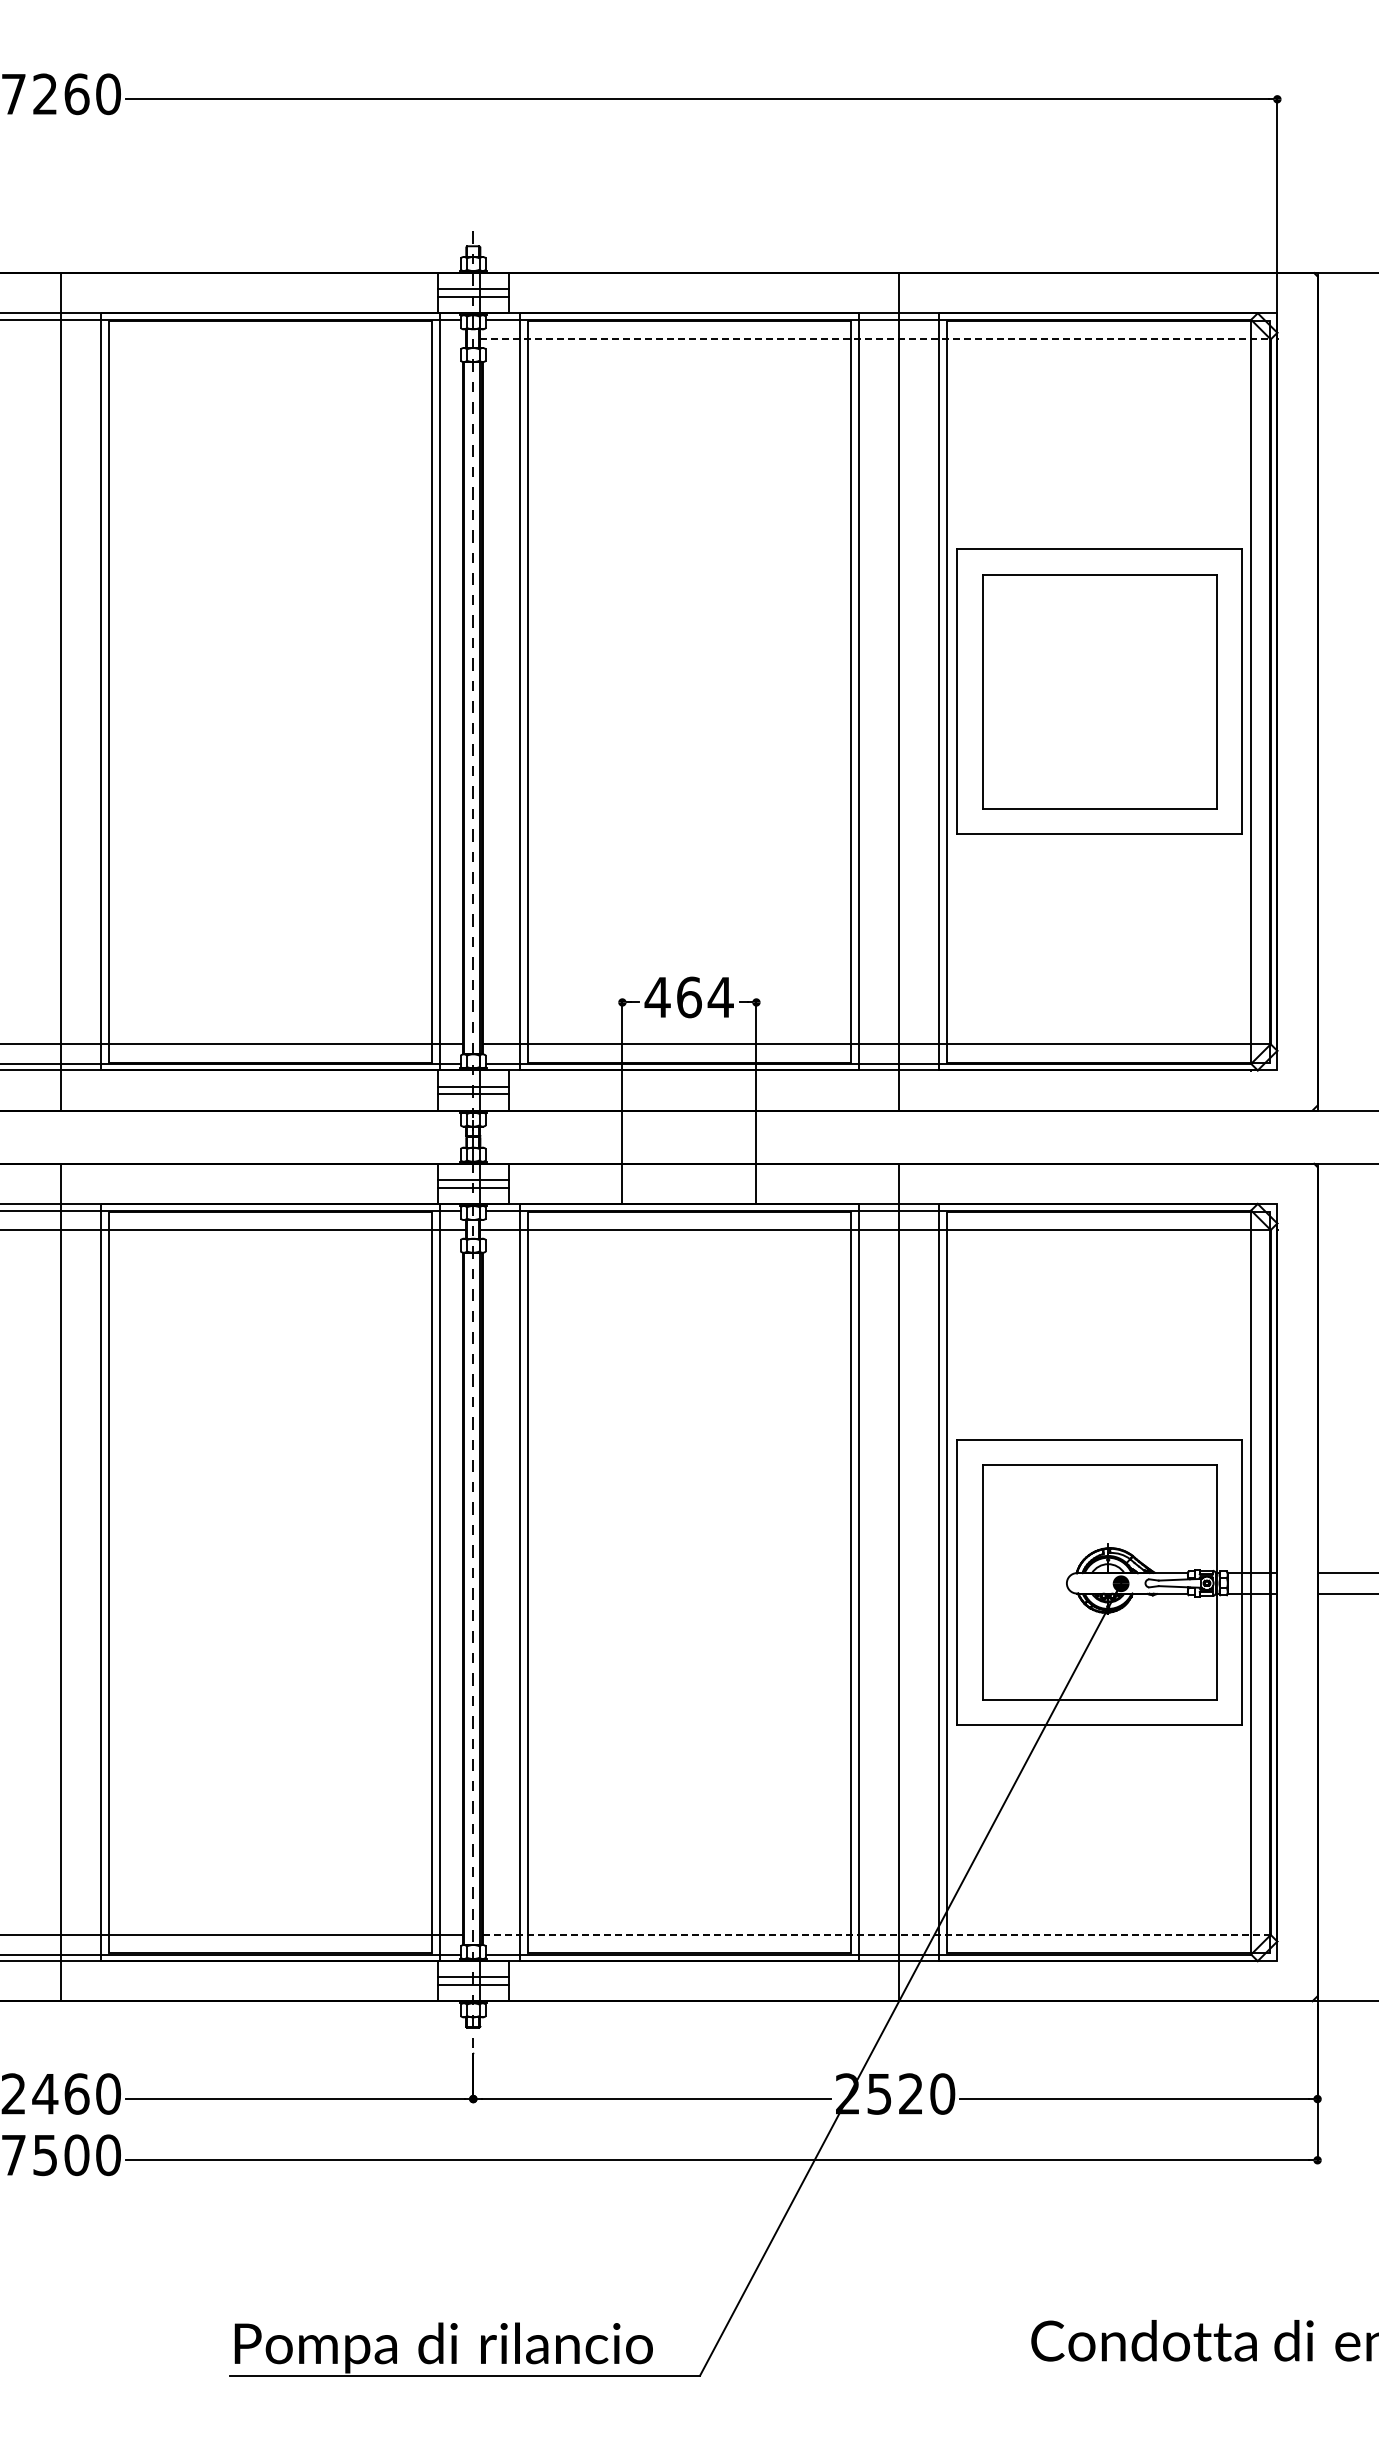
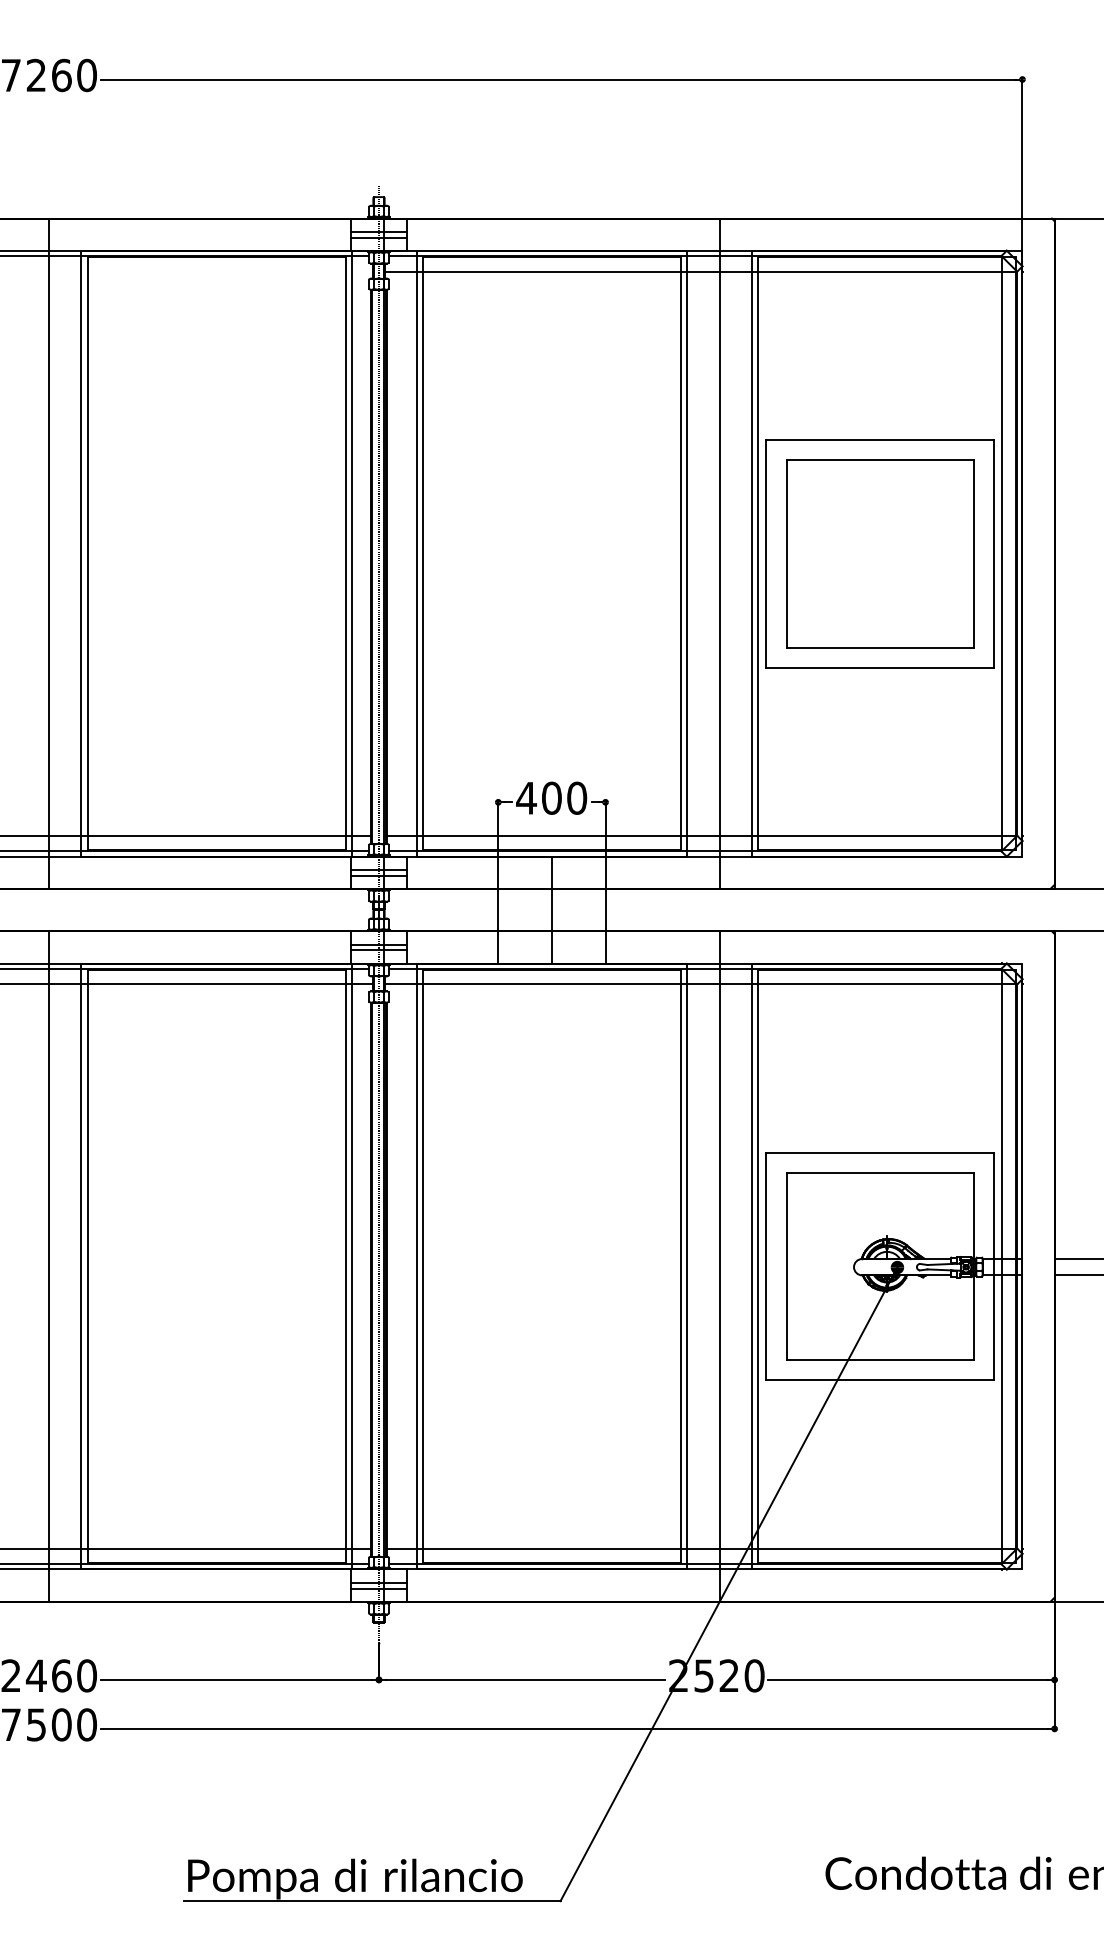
line: (876, 339) -> (701, 271), dashed -> solid
text: (705, 997) -> (564, 798), 464 -> 400
line: (689, 1136) -> (552, 909), added
line: (877, 1934) -> (702, 1548), dashed -> solid

